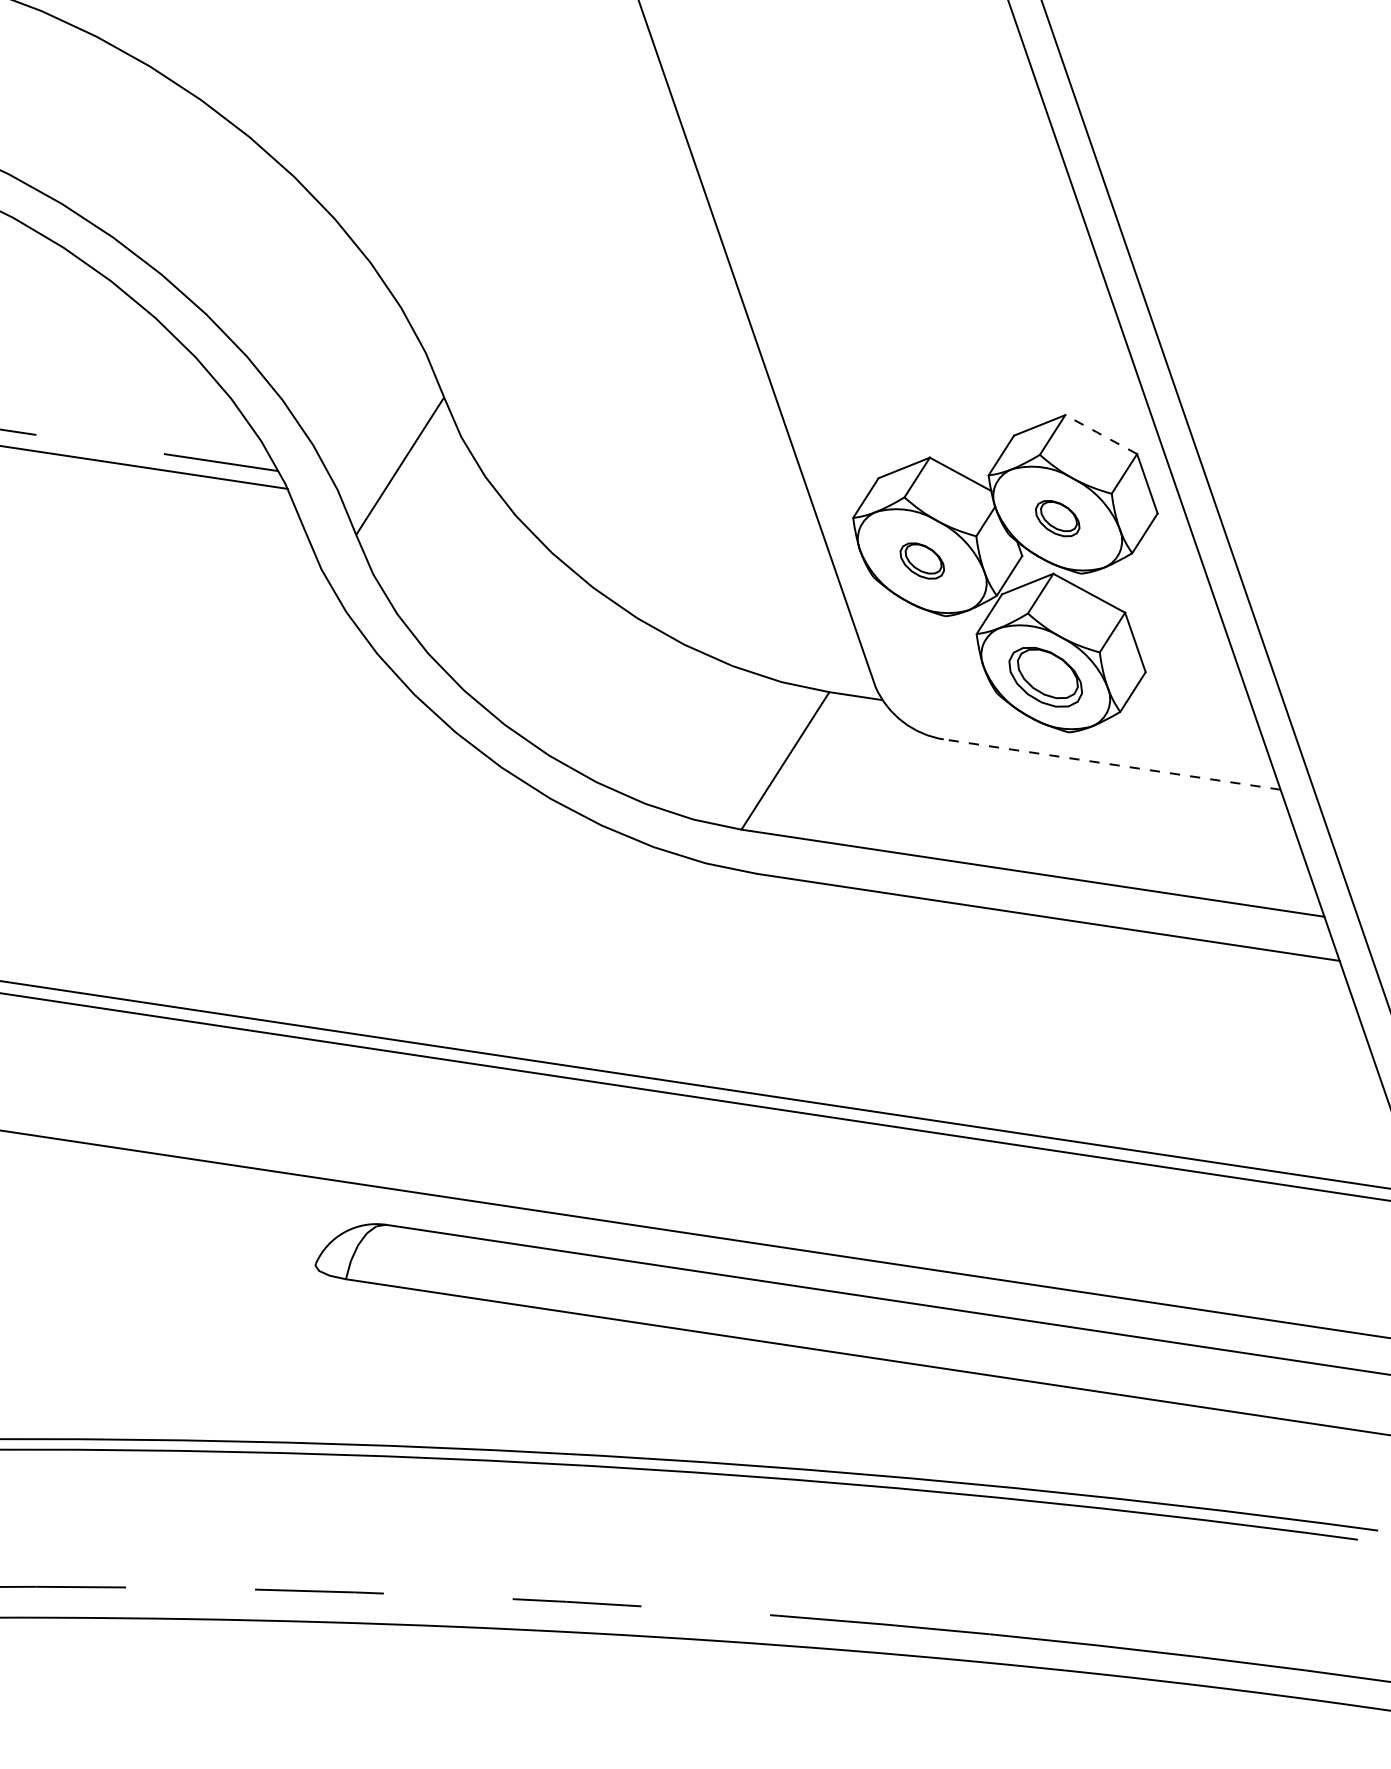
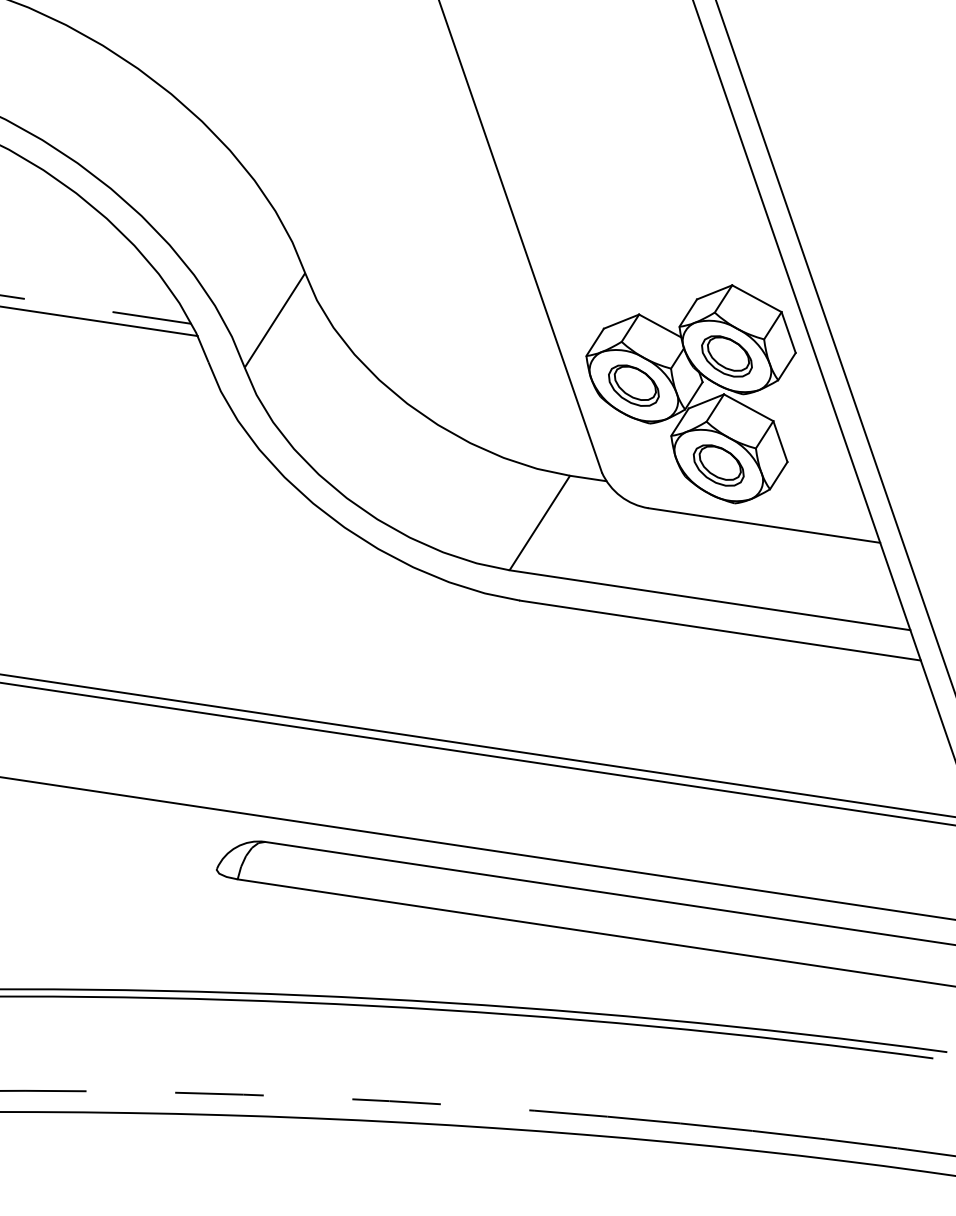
line: (1100, 434) -> (756, 298), dashed -> solid
part: (1056, 518) -> (726, 356), size x1.67
part: (921, 560) -> (633, 385), size x1.67
line: (1110, 764) -> (763, 525), dashed -> solid

